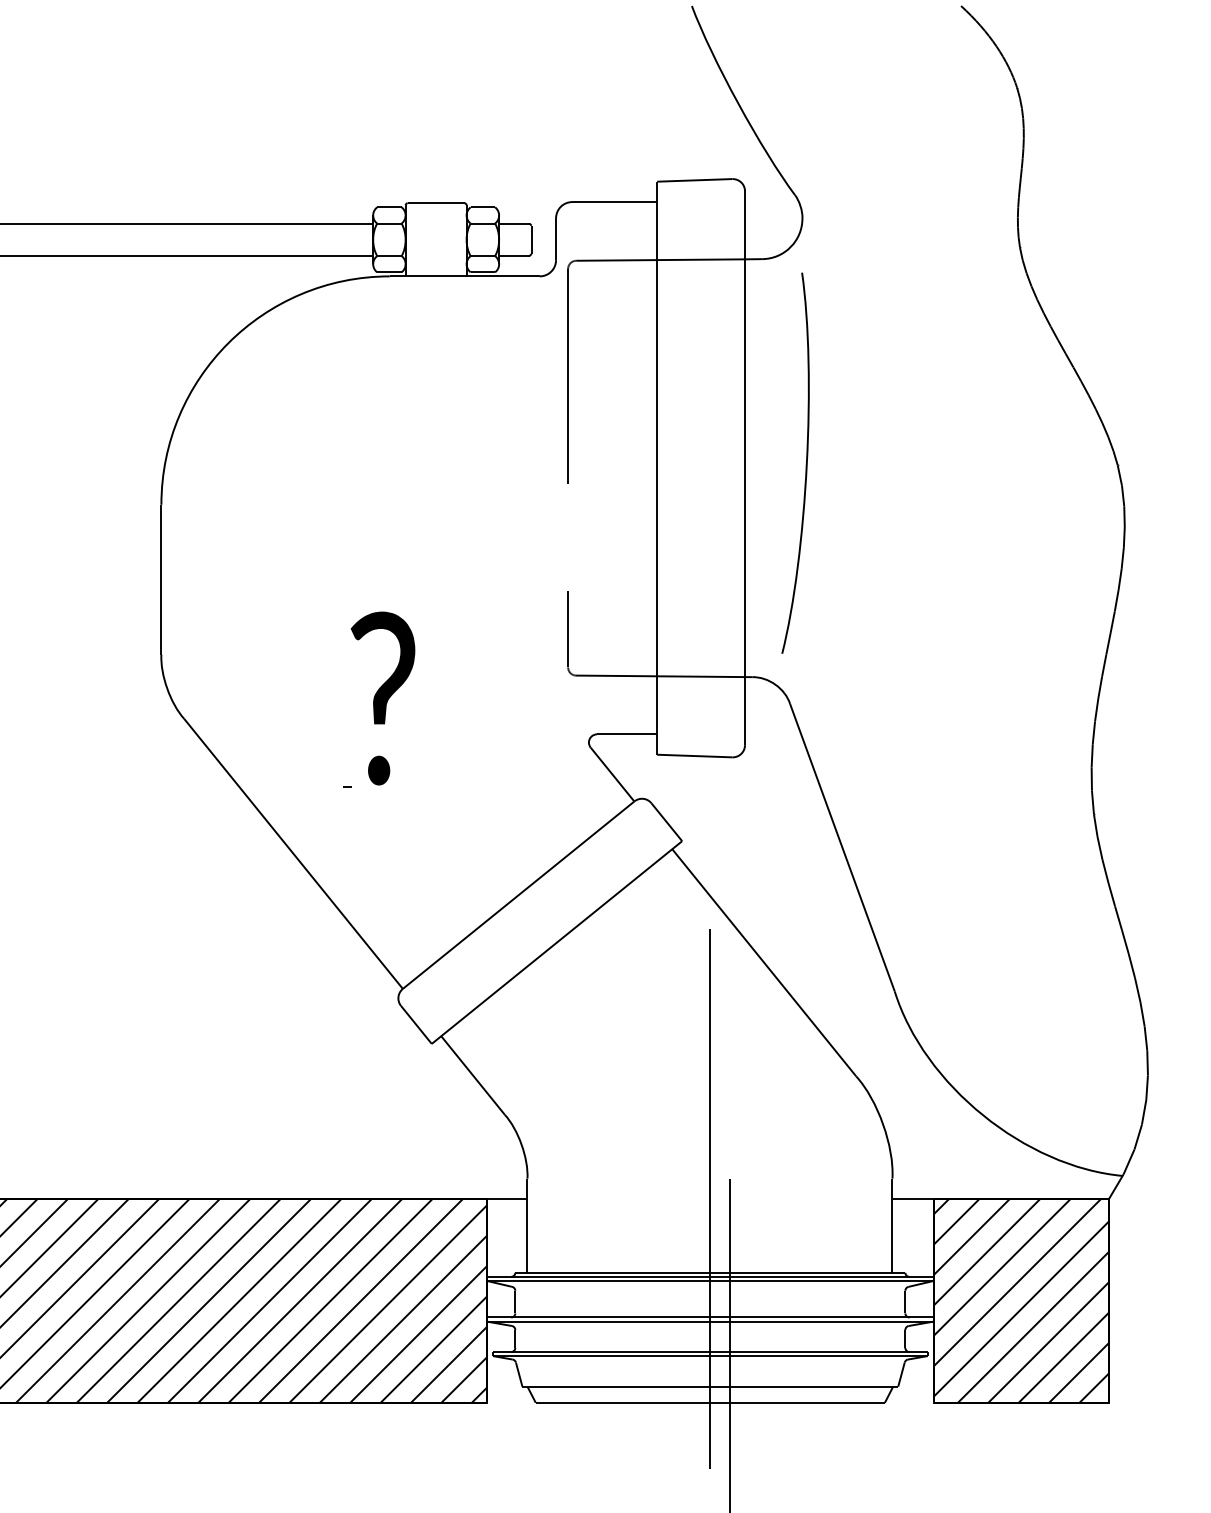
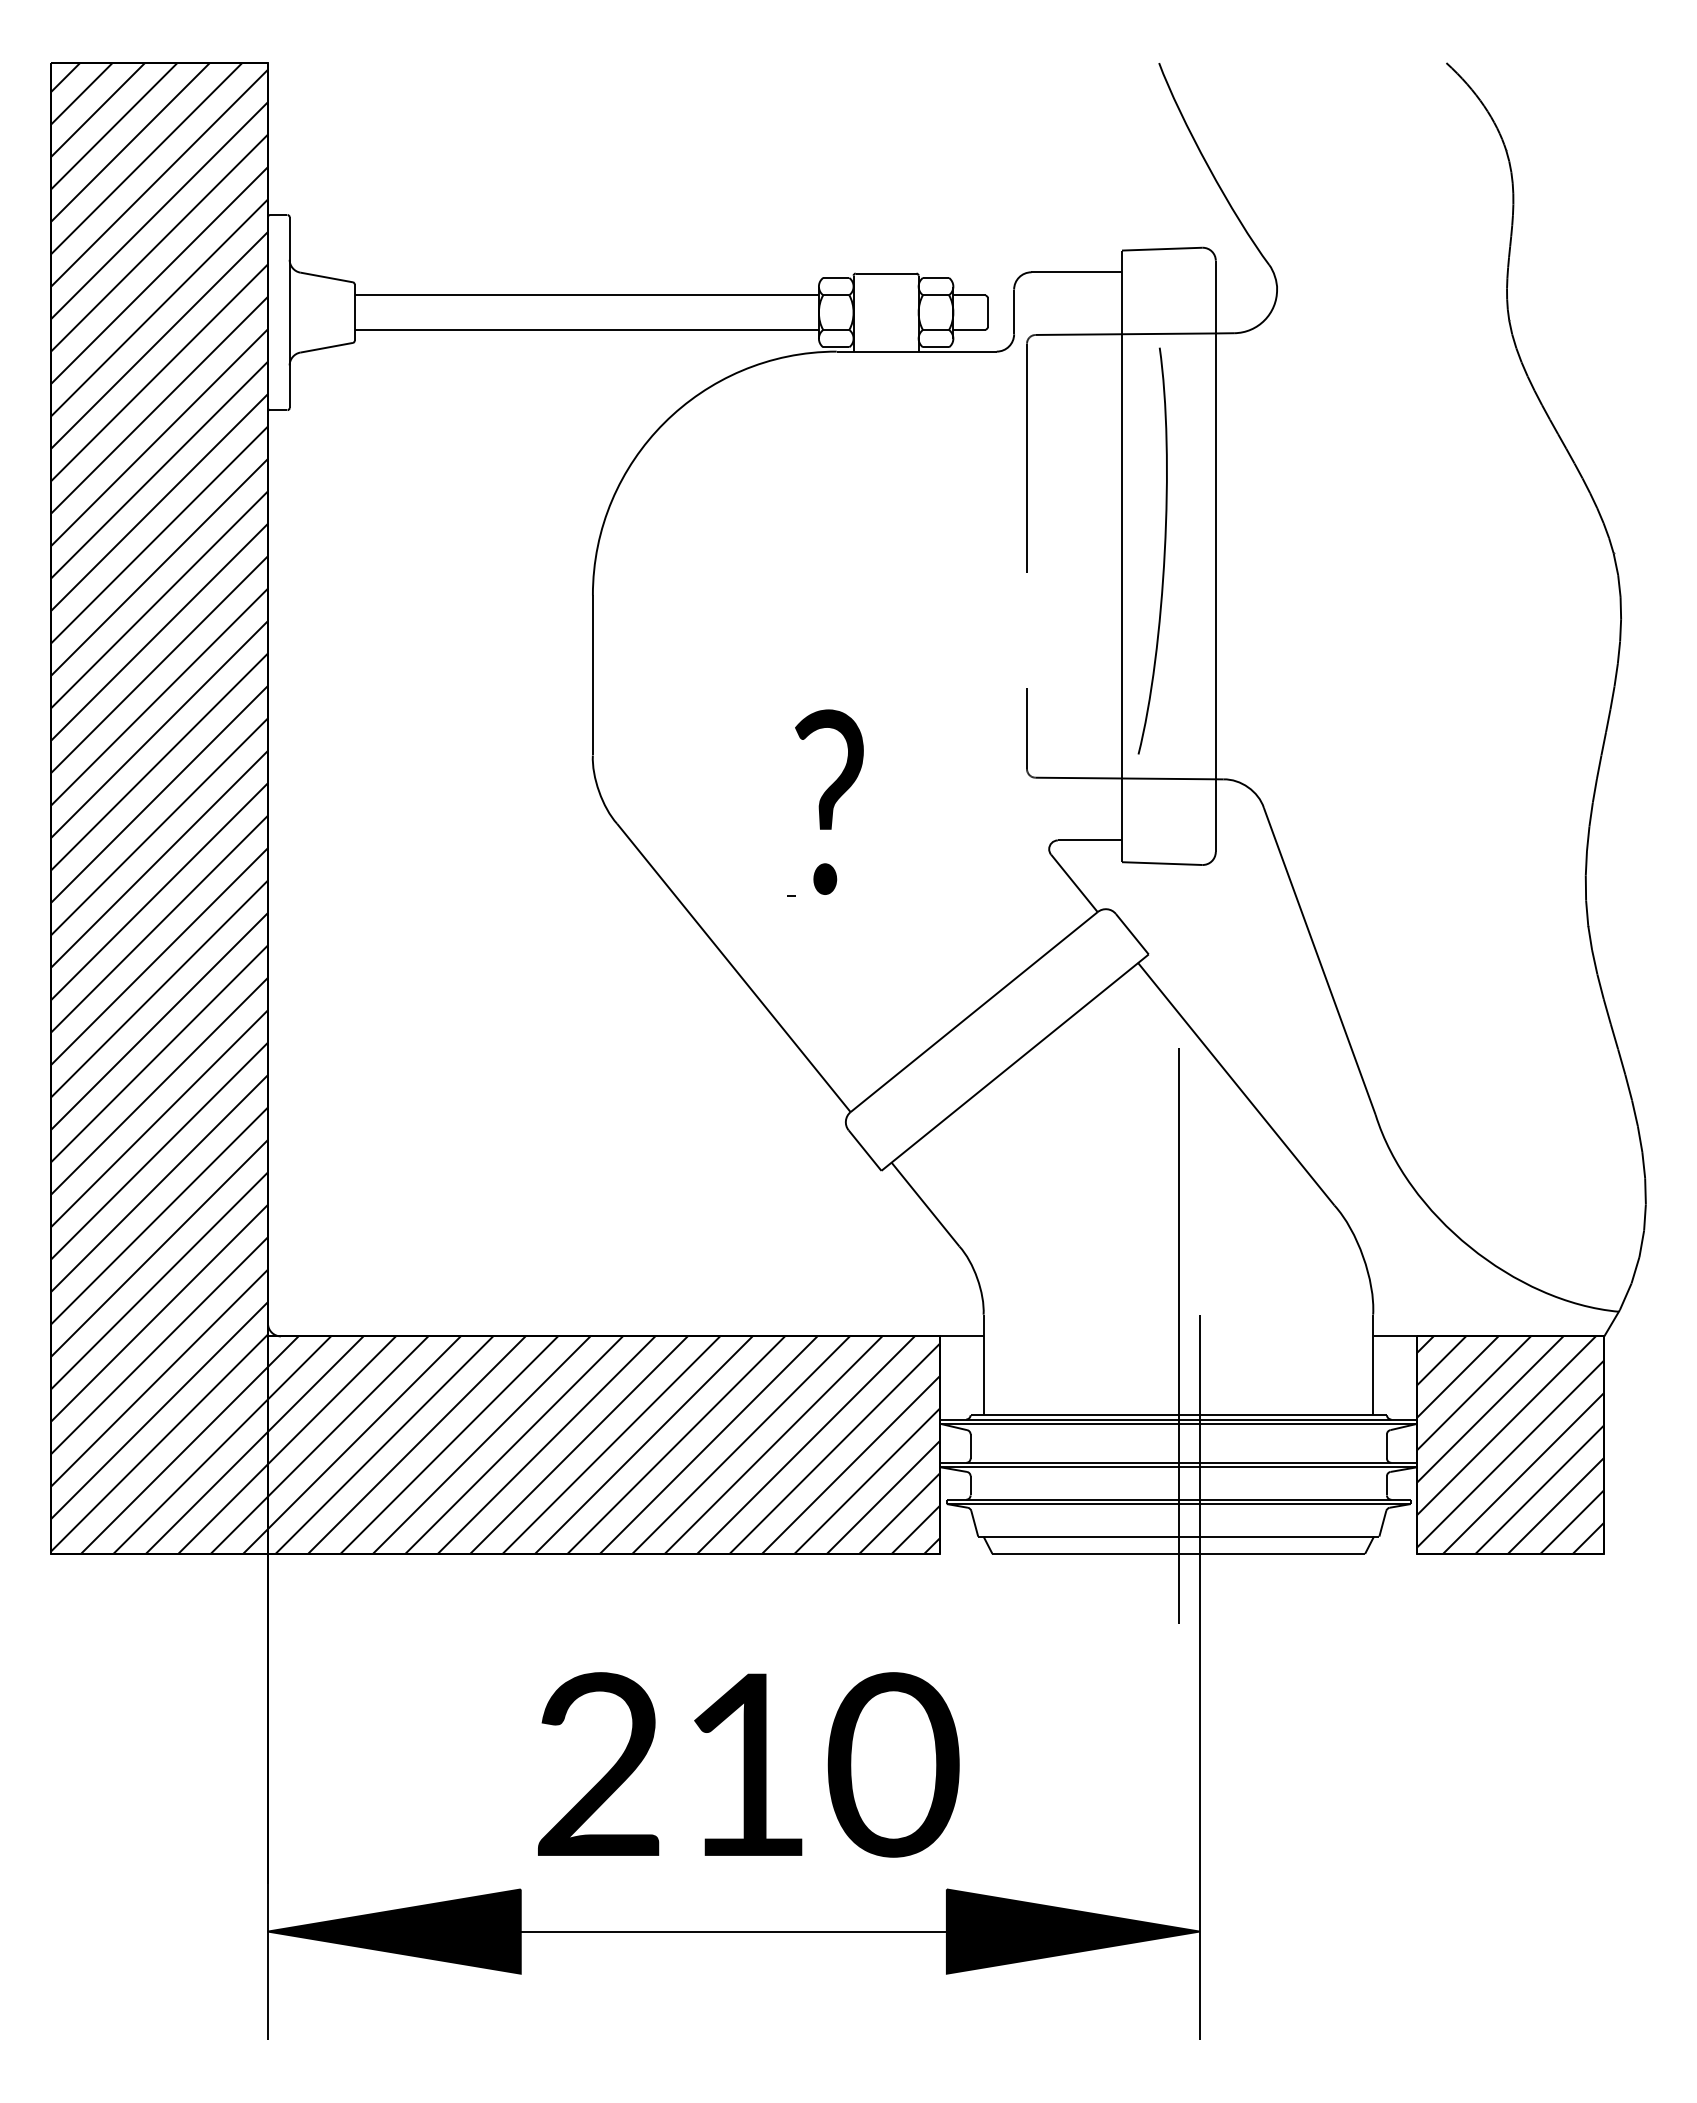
part: (805, 462) -> (1163, 550), moved

